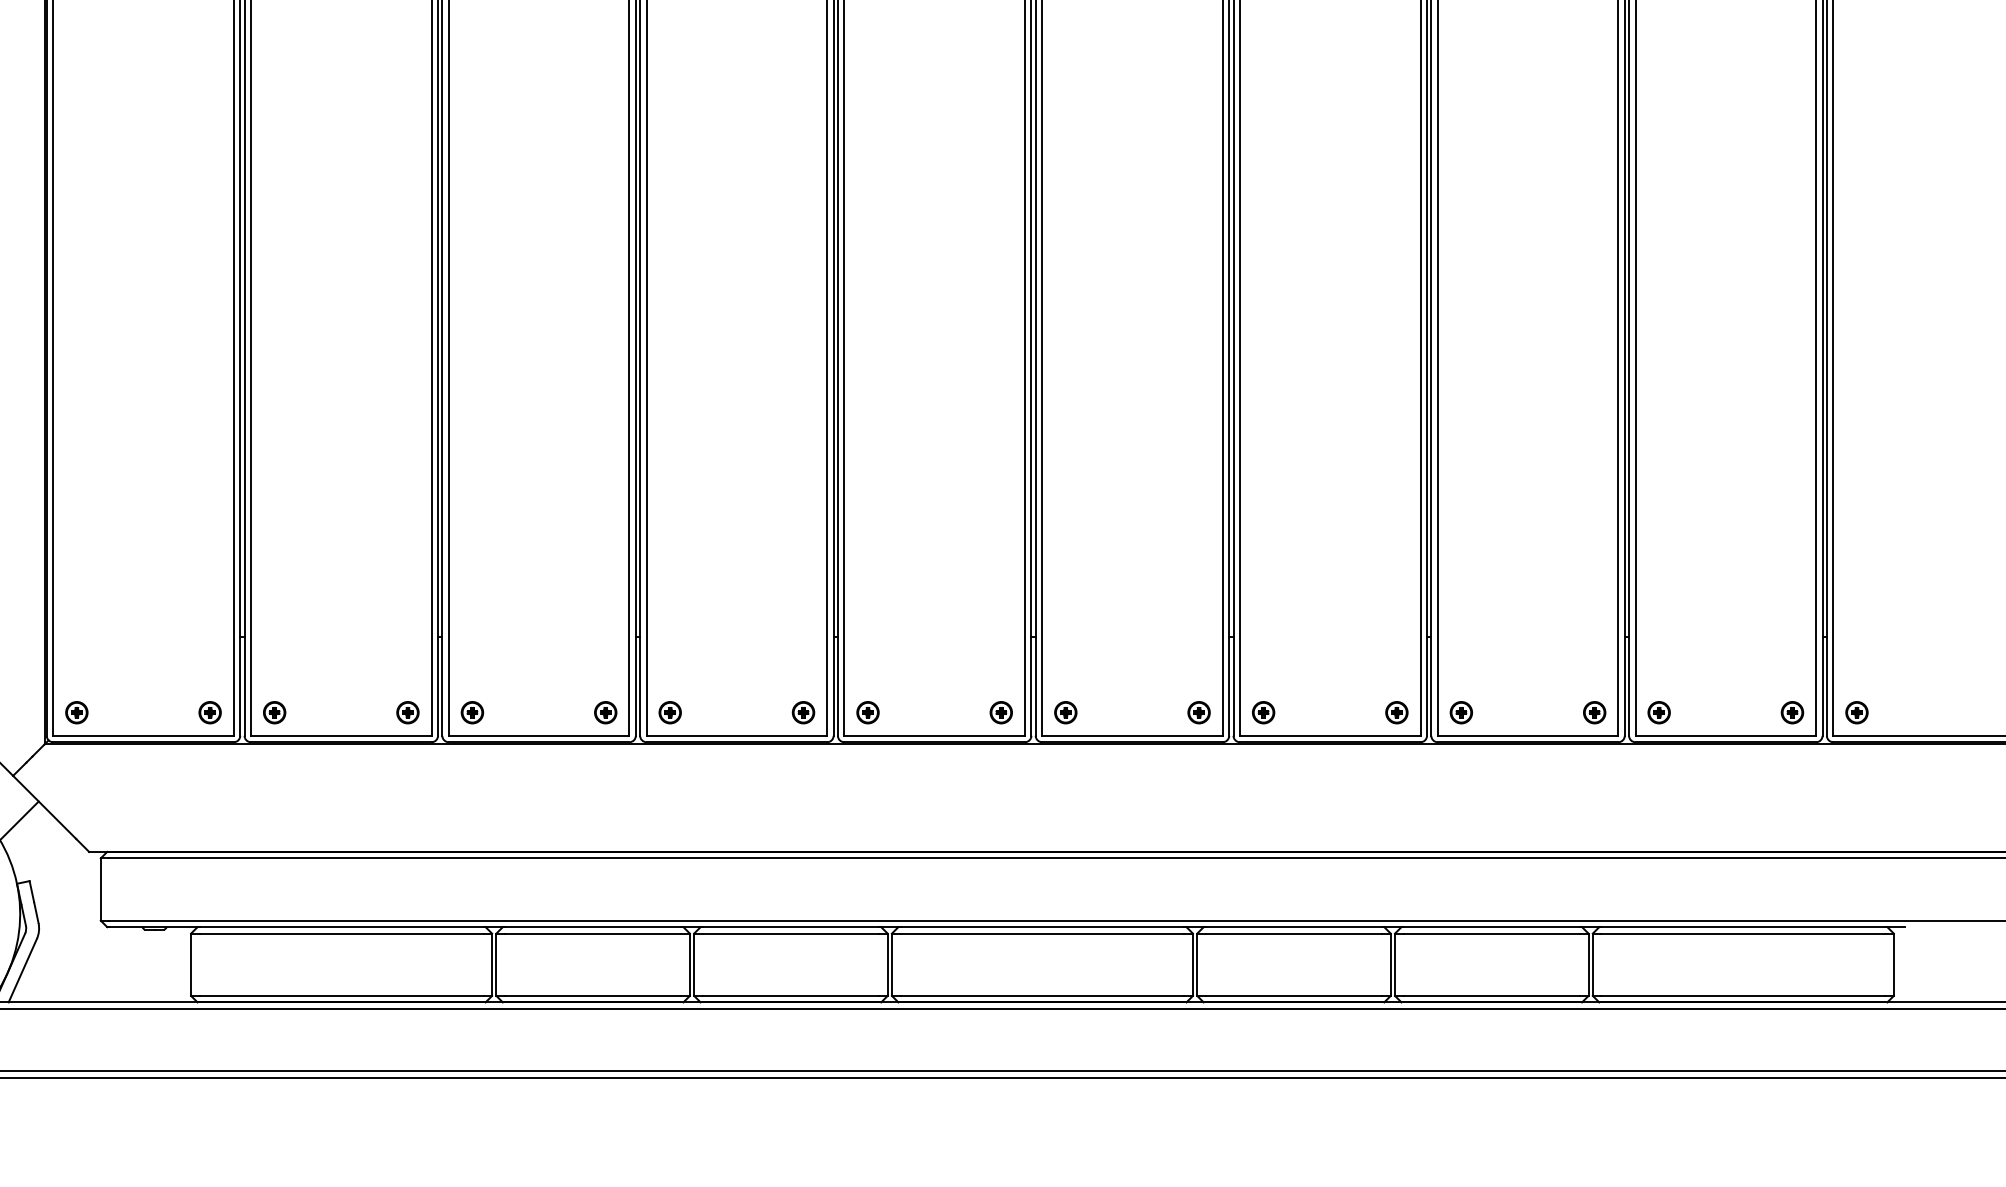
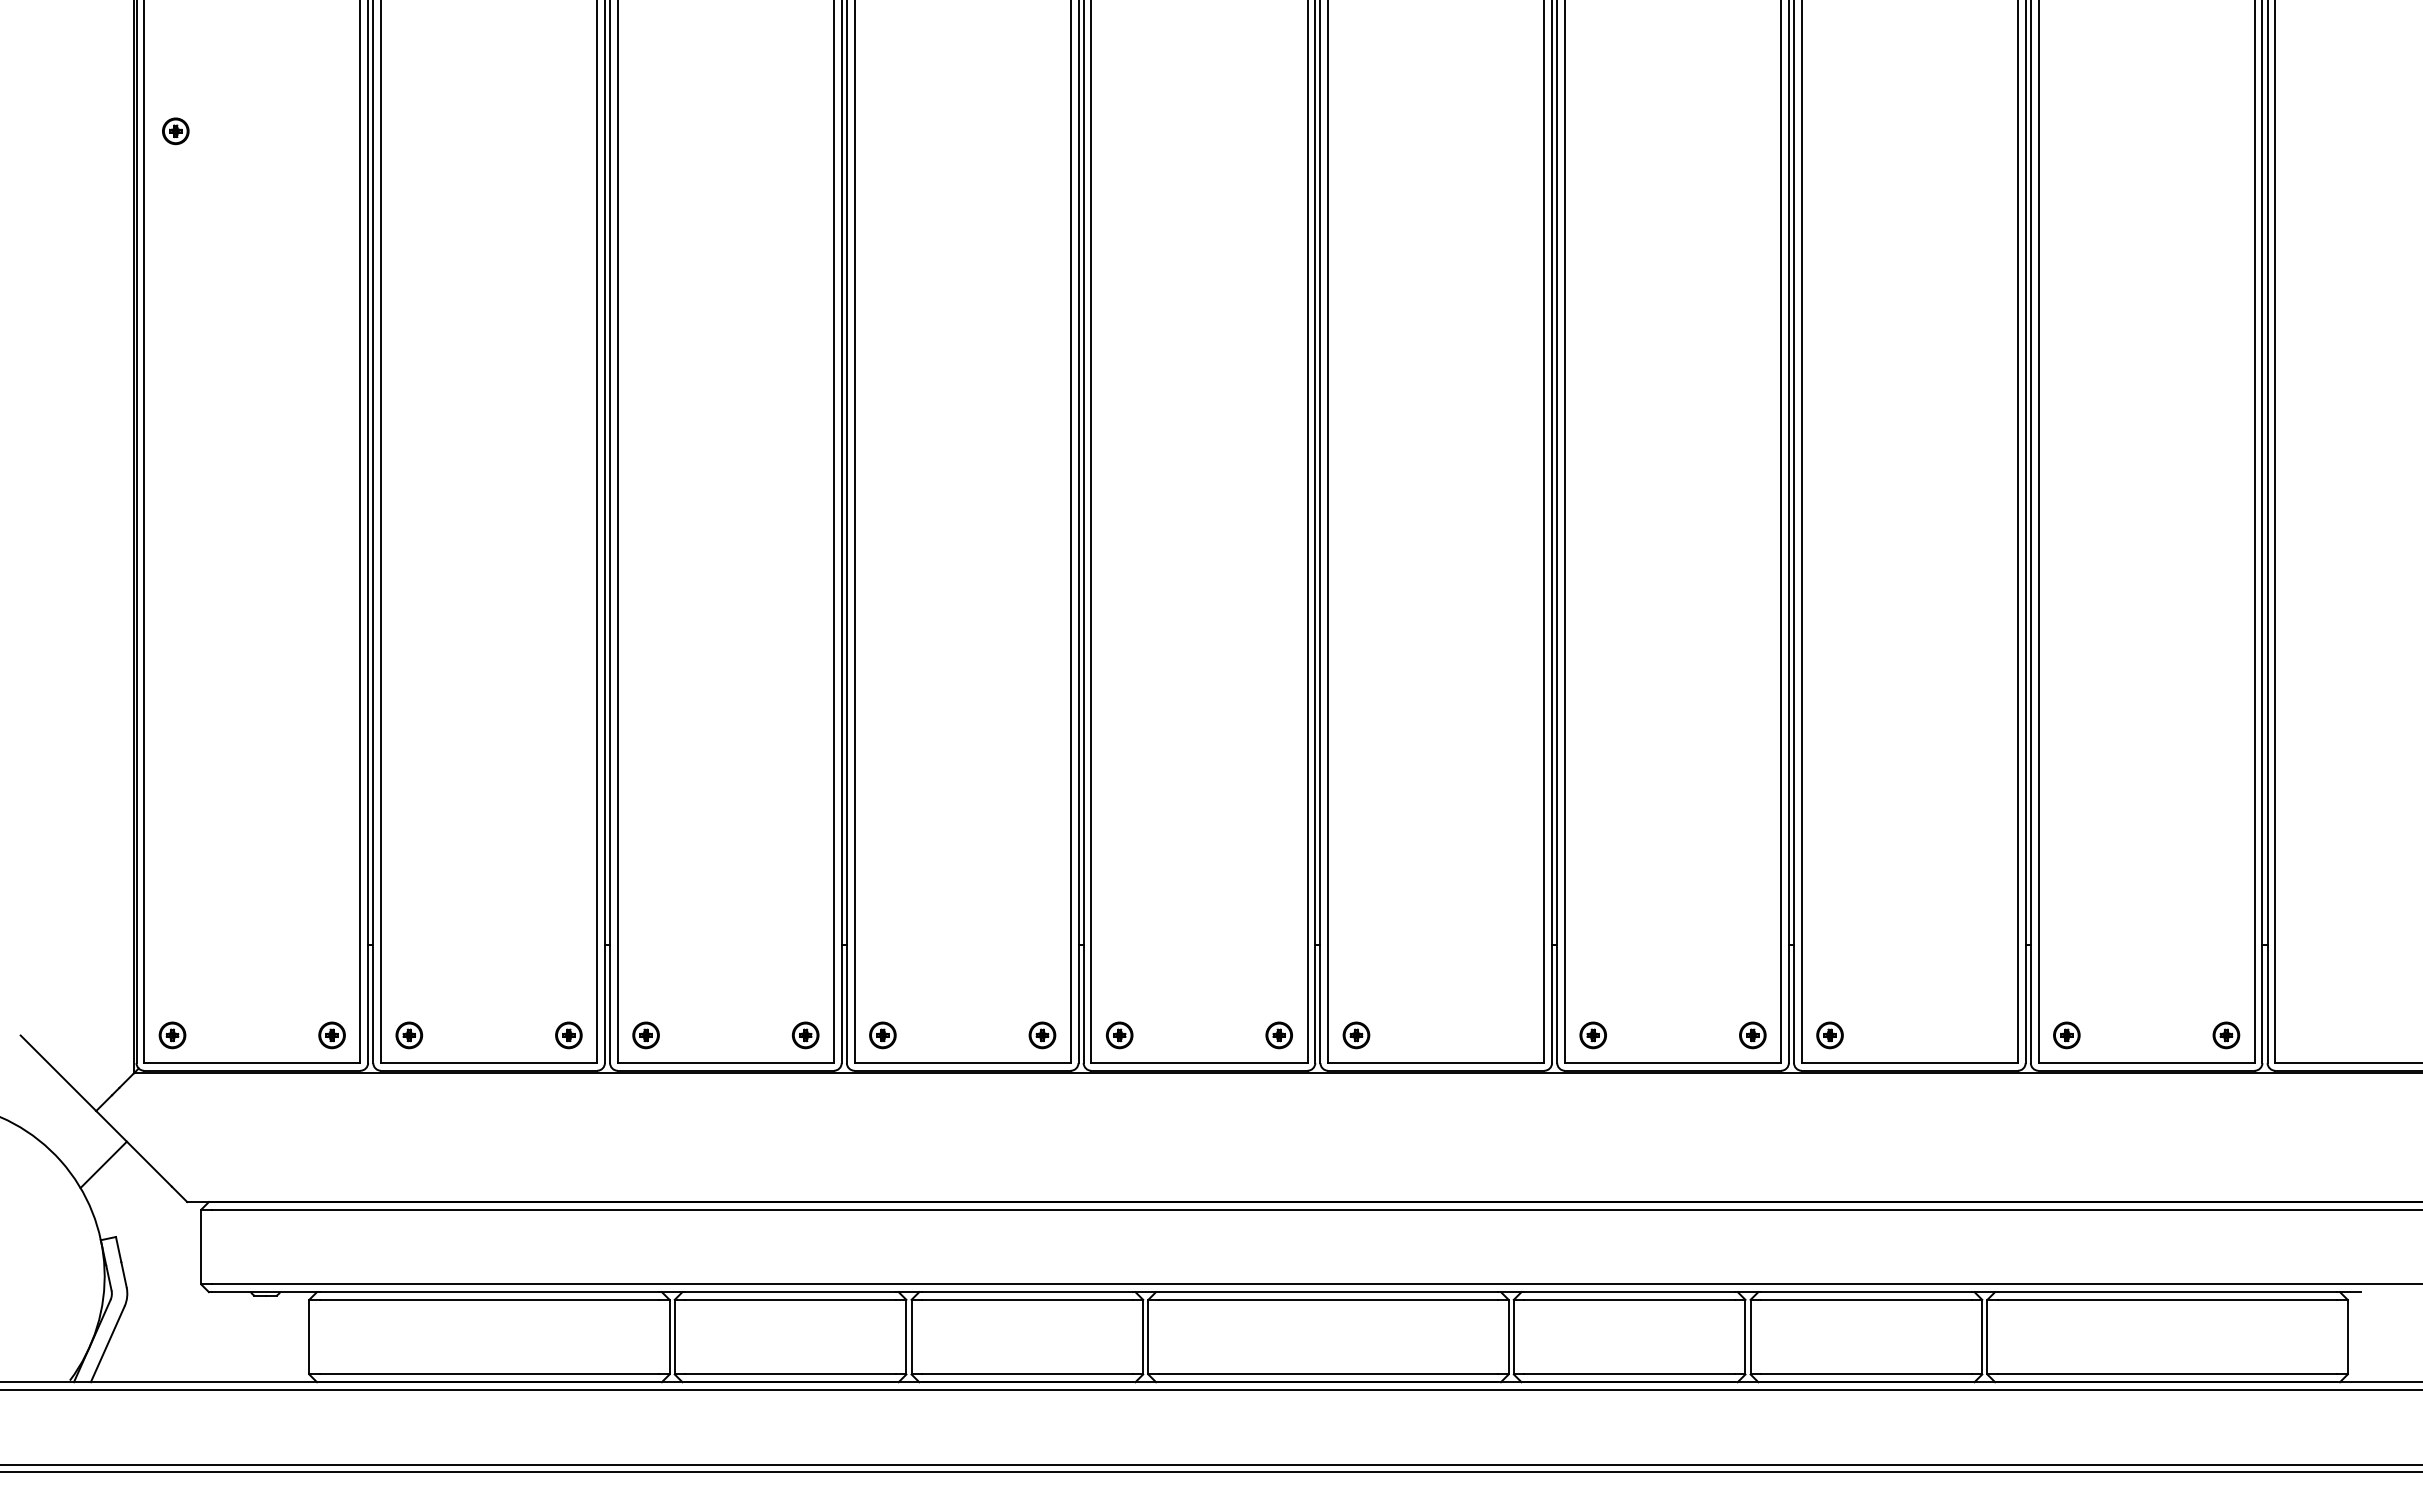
part: (1198, 712) -> (1515, 1035), removed
part: (1594, 712) -> (1989, 1035), removed
part: (1856, 712) -> (2303, 1035), removed

